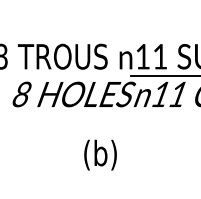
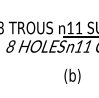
text: (100, 153) -> (72, 75), moved

